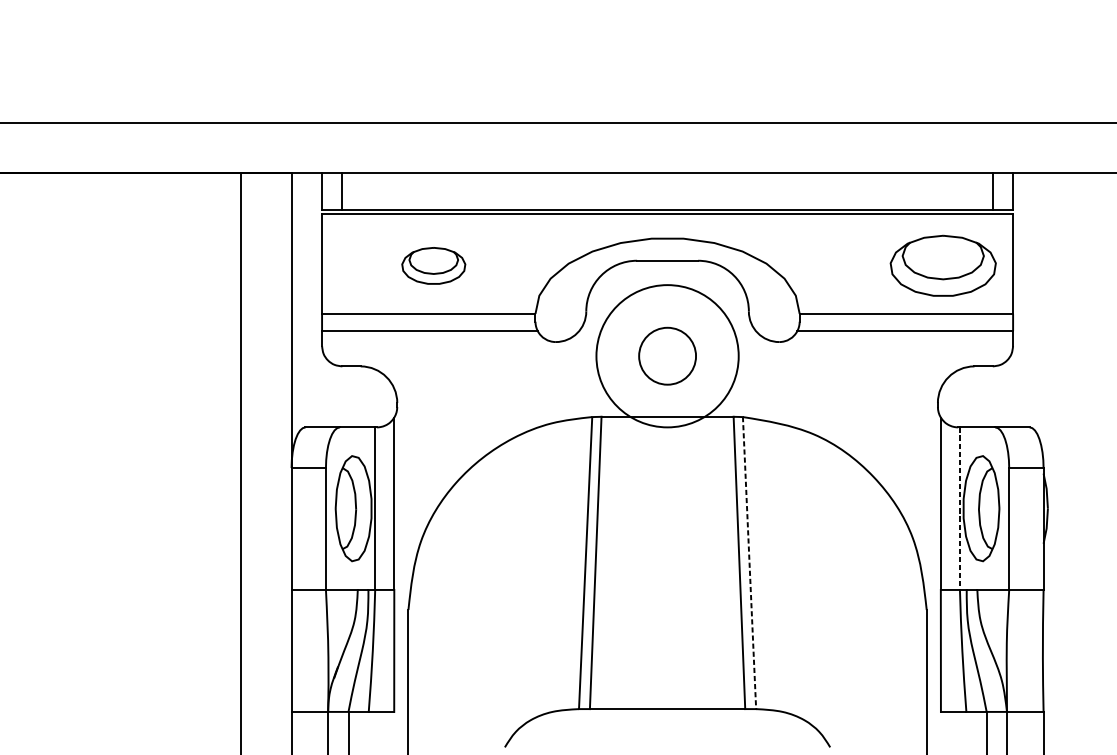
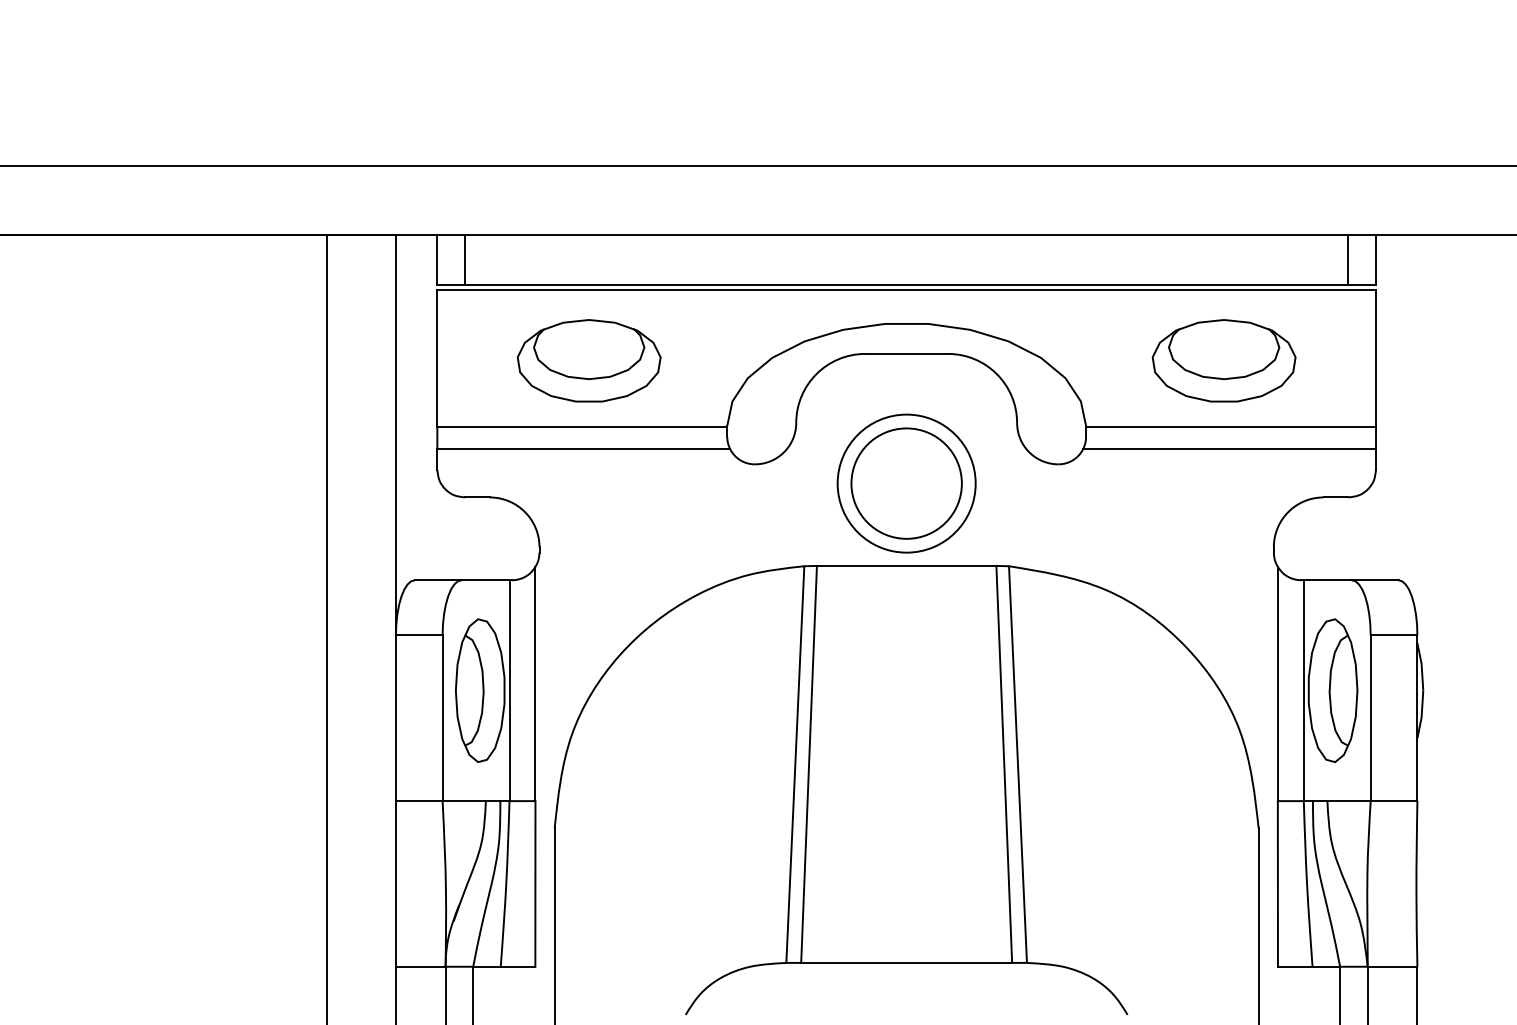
part: (433, 265) -> (588, 360), size x1.67
part: (942, 265) -> (1223, 360), moved
circle: (667, 356) -> (906, 483), size x0.71
circle: (667, 356) -> (906, 483), size x1.43
line: (959, 509) -> (1303, 691), dashed -> solid
line: (749, 563) -> (1017, 764), dashed -> solid

